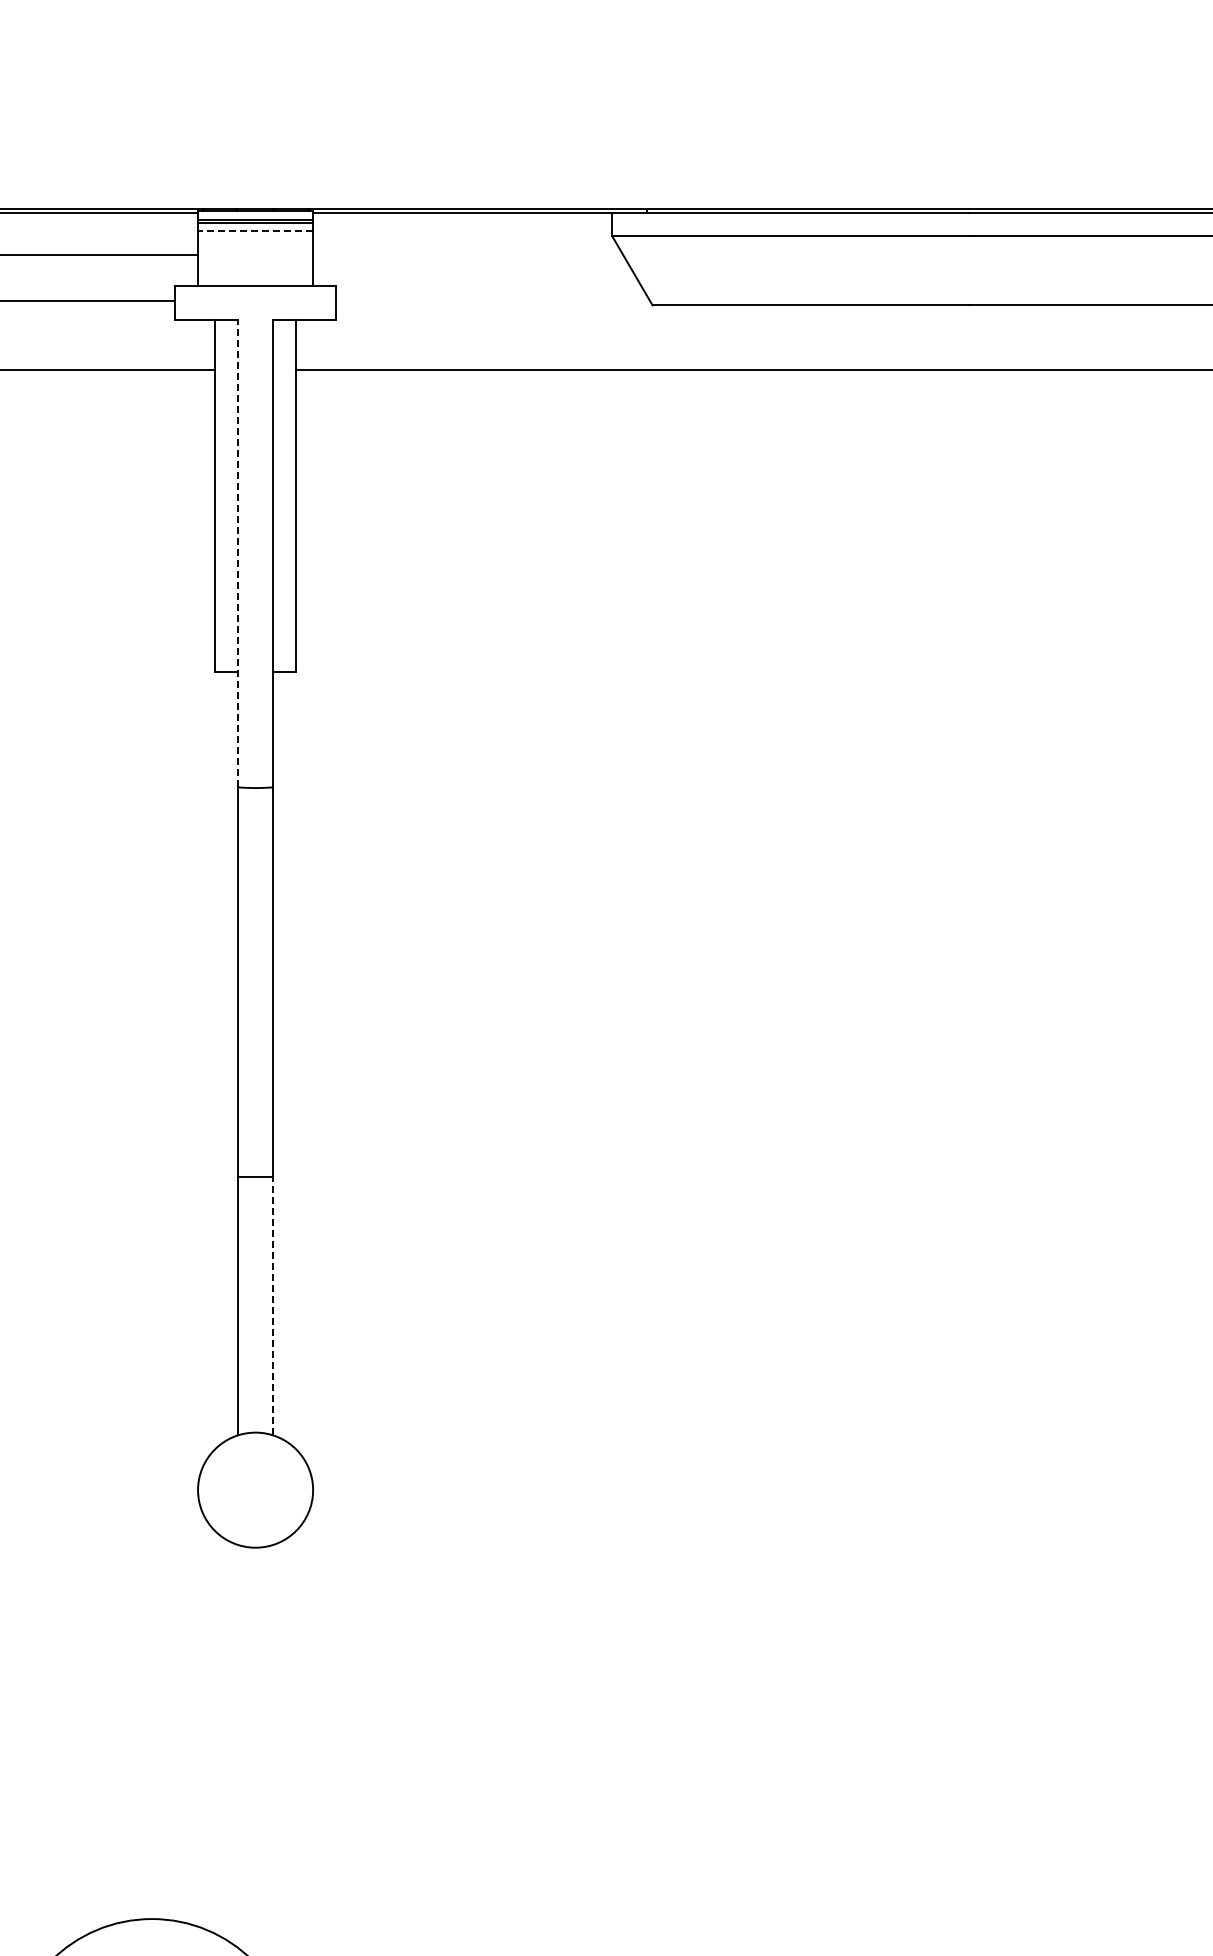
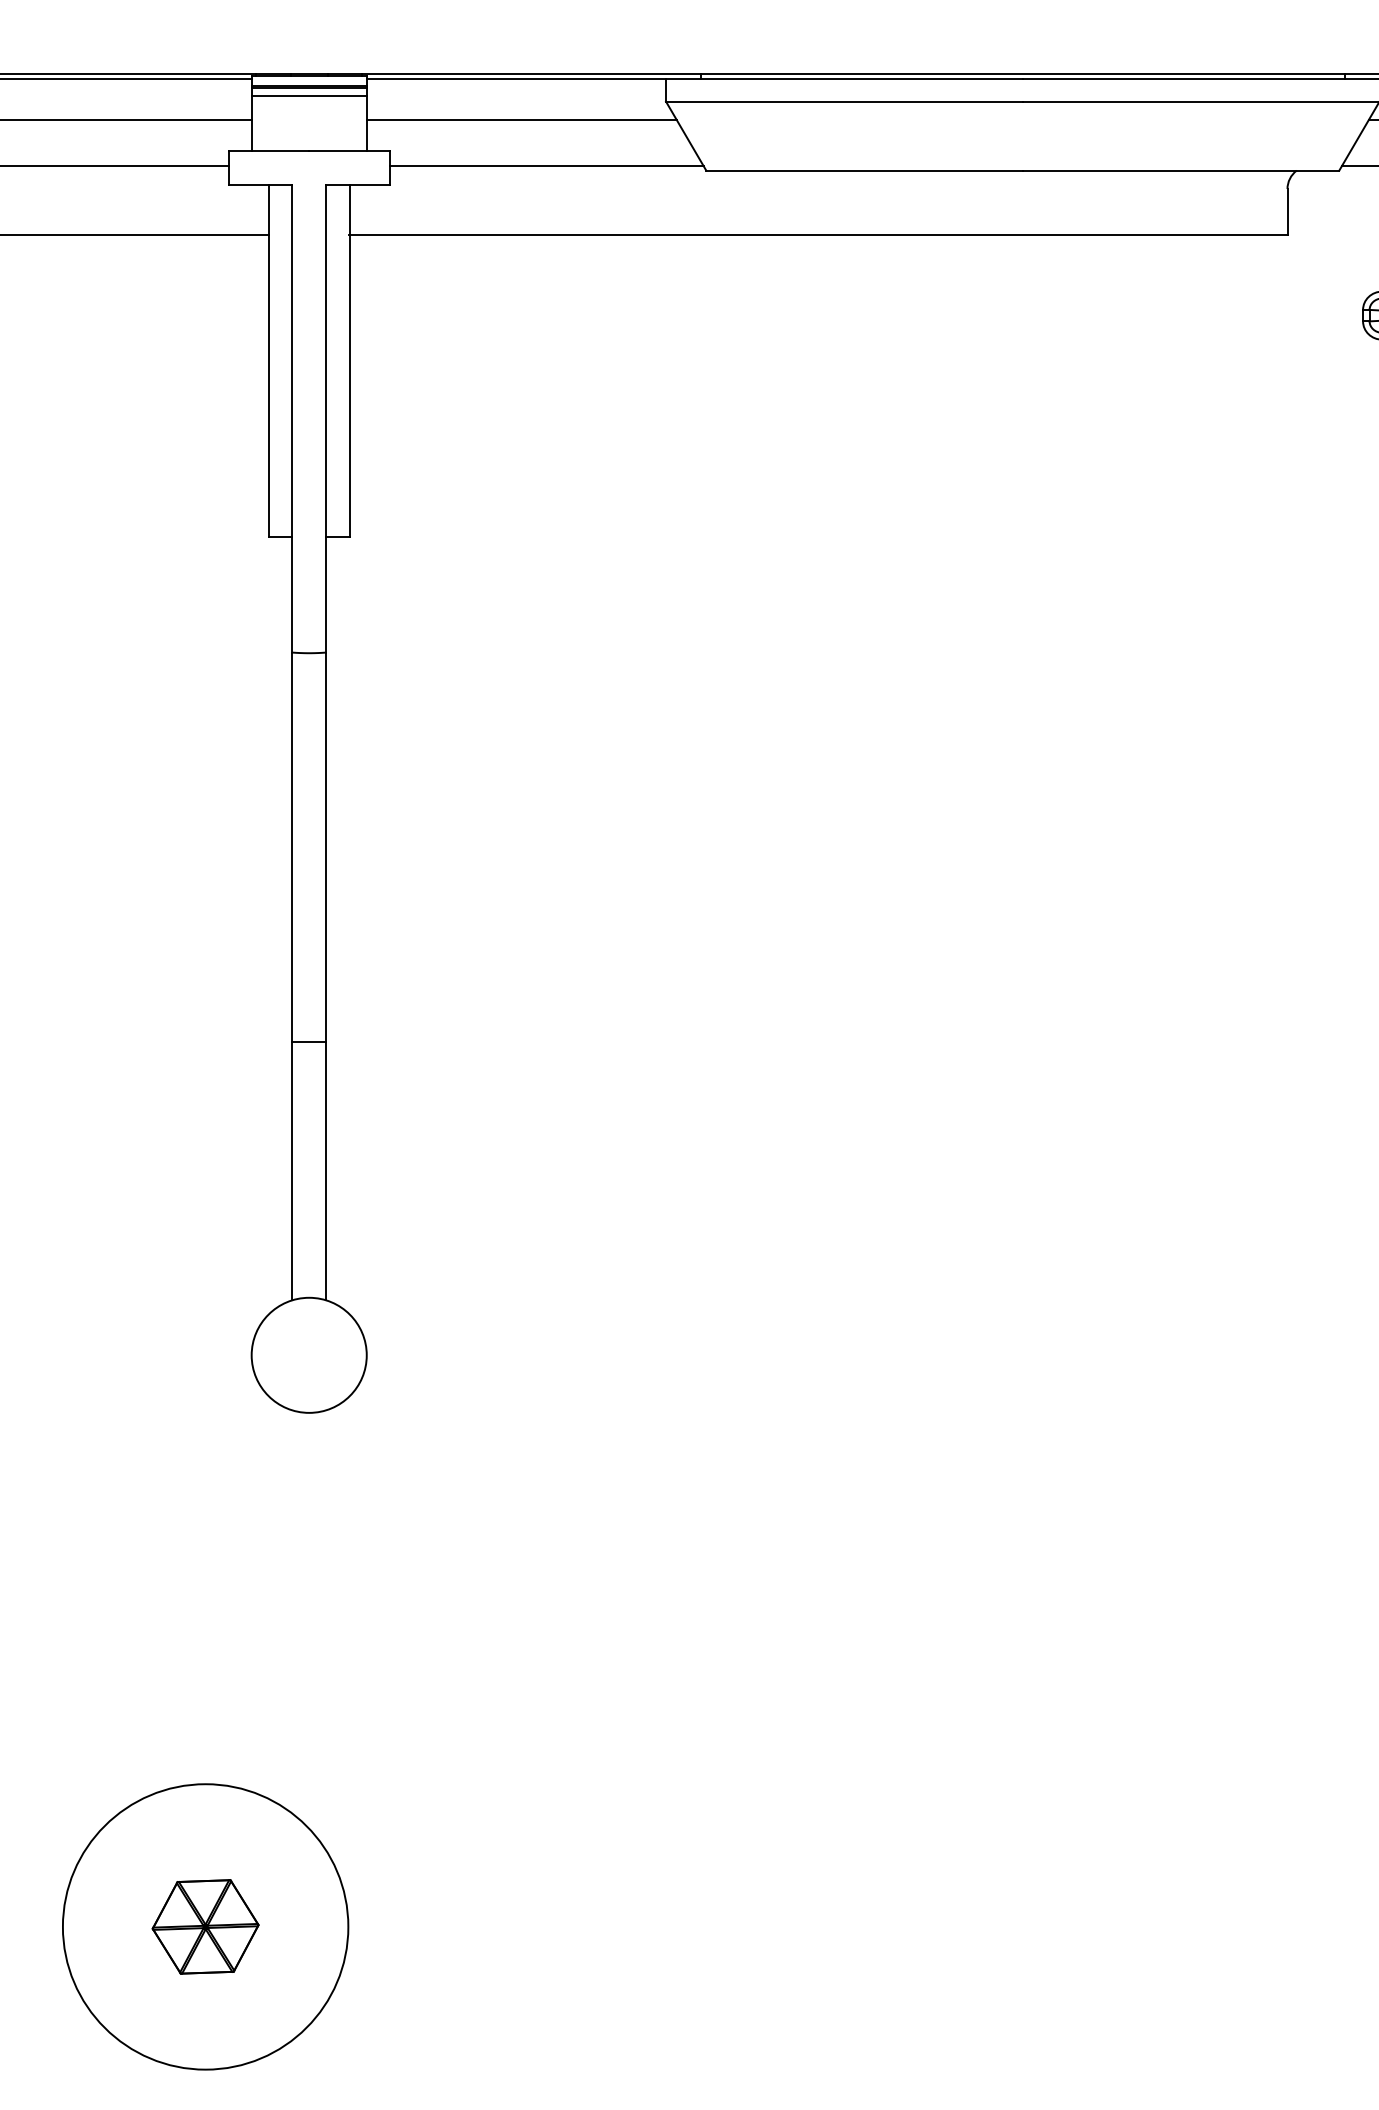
line: (255, 230) -> (309, 95), dashed -> solid
line: (467, 255) -> (521, 120), added
line: (492, 301) -> (546, 166), added
line: (237, 553) -> (291, 418), dashed -> solid
line: (272, 1305) -> (326, 1170), dashed -> solid

